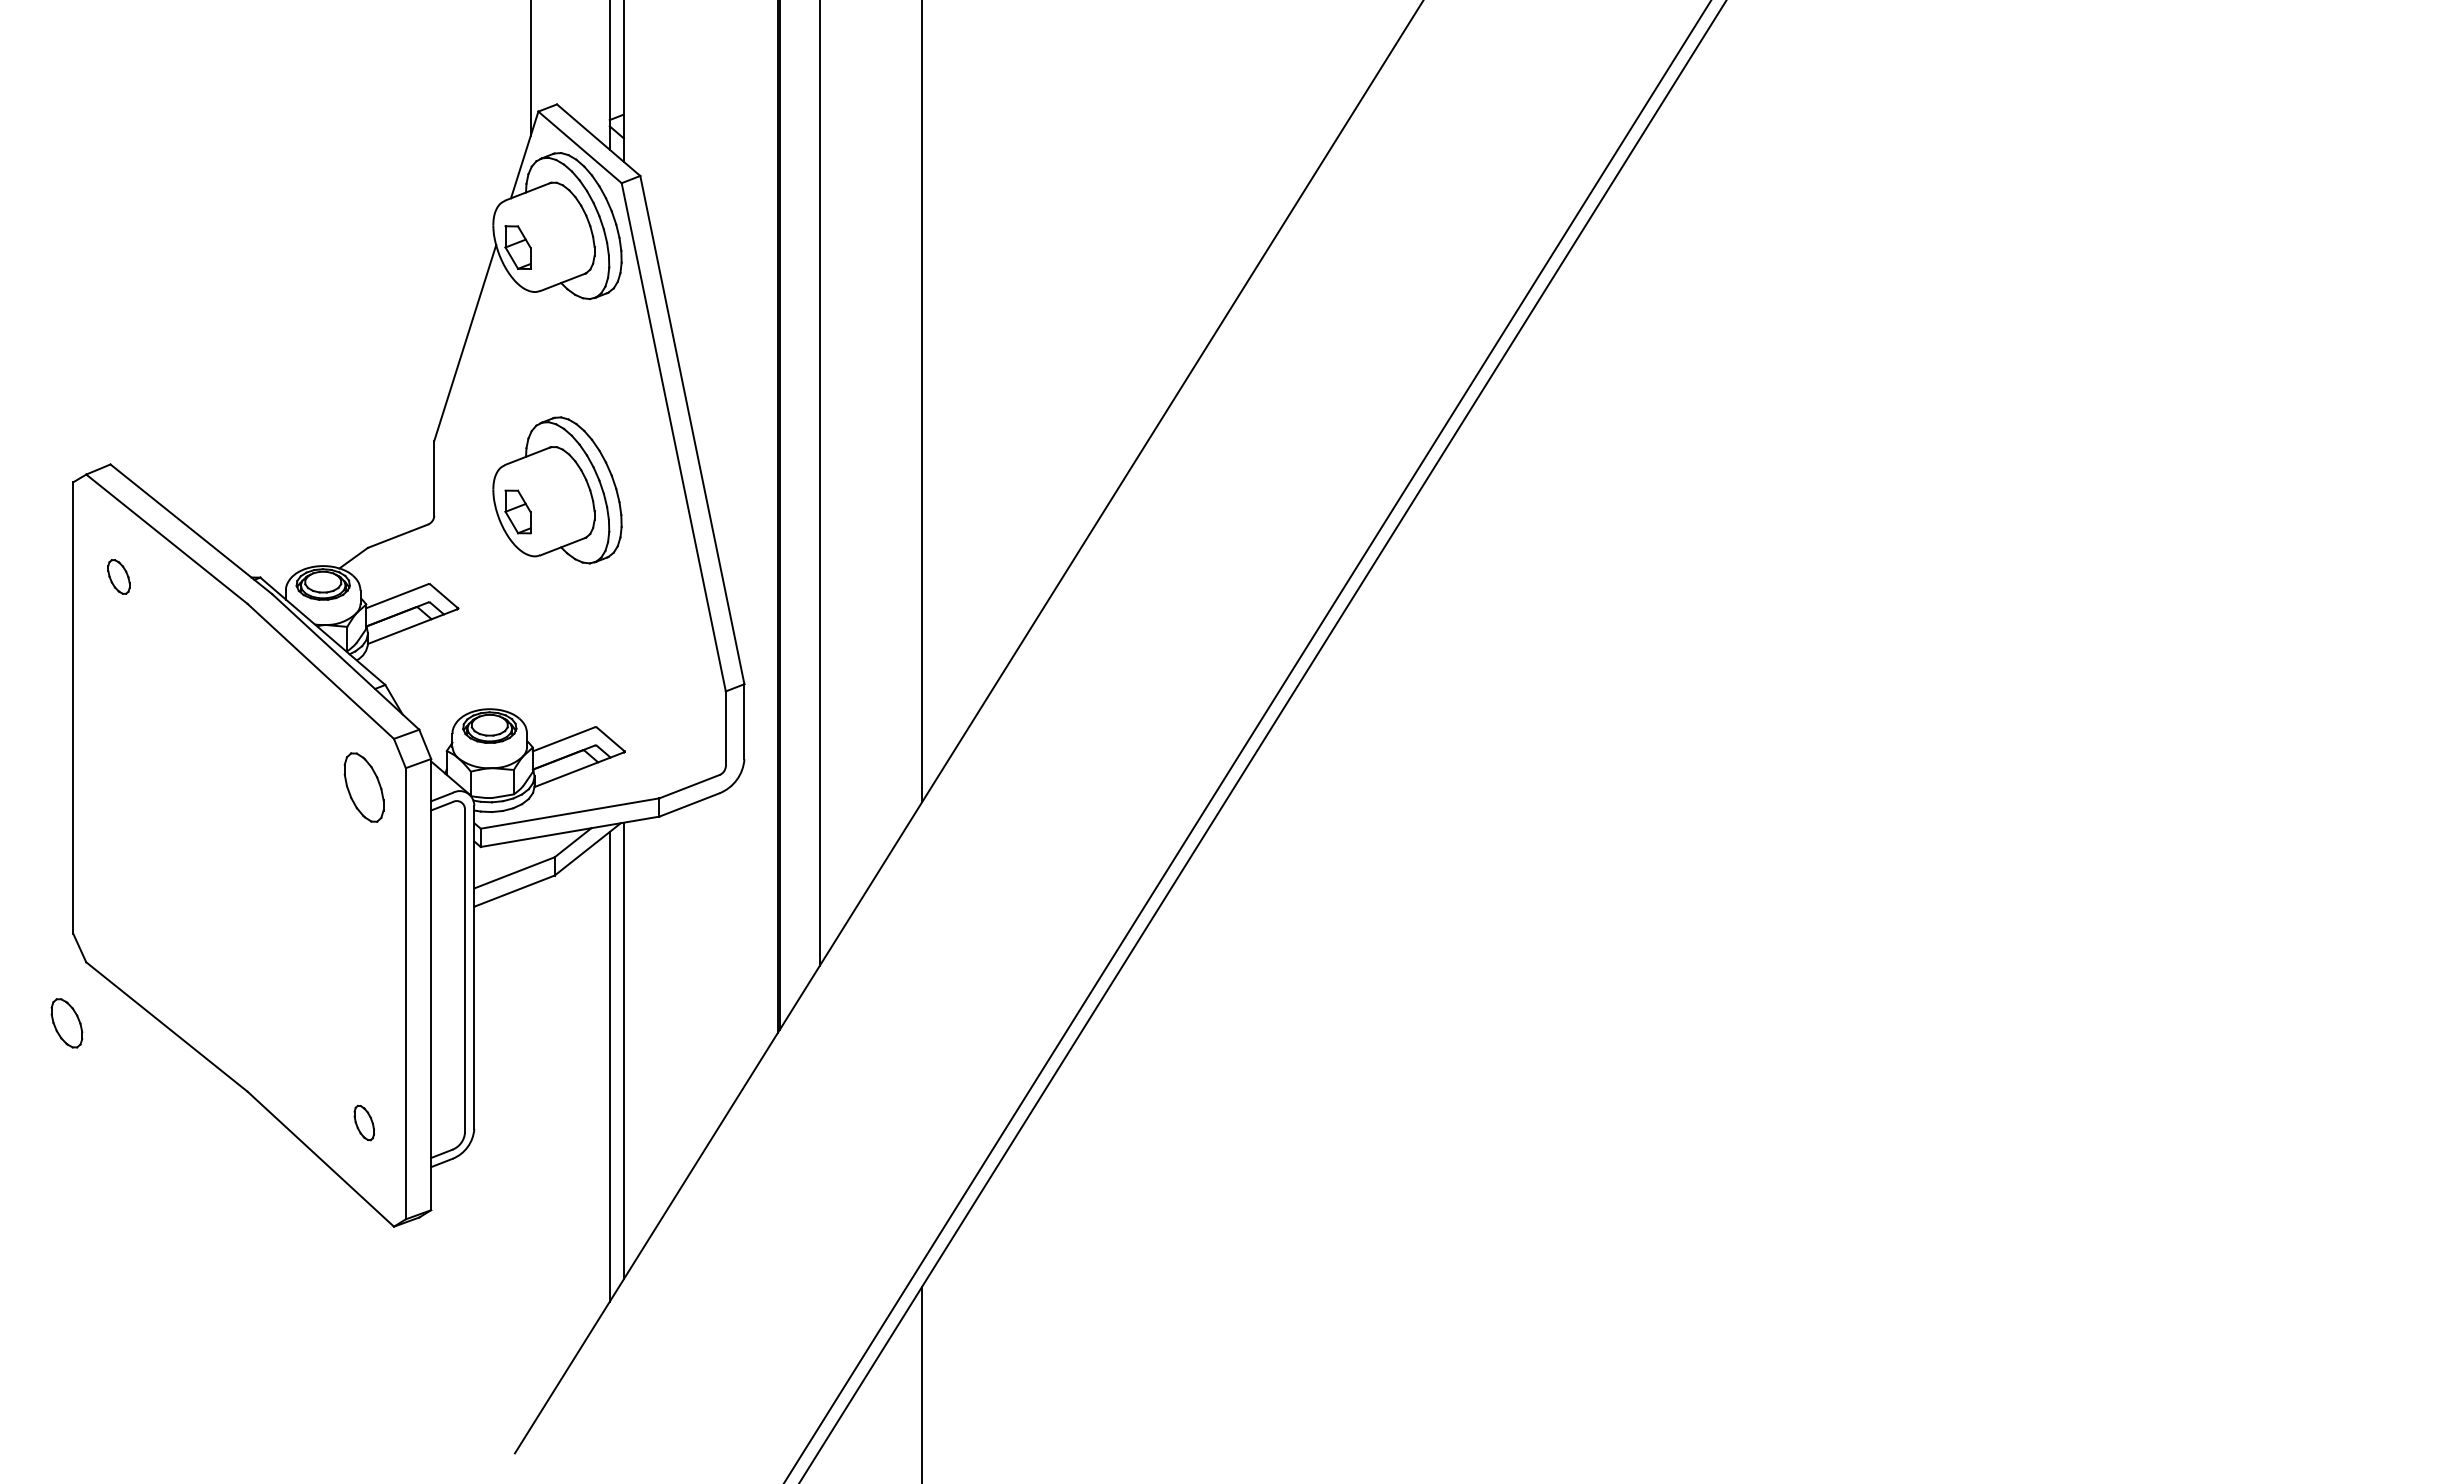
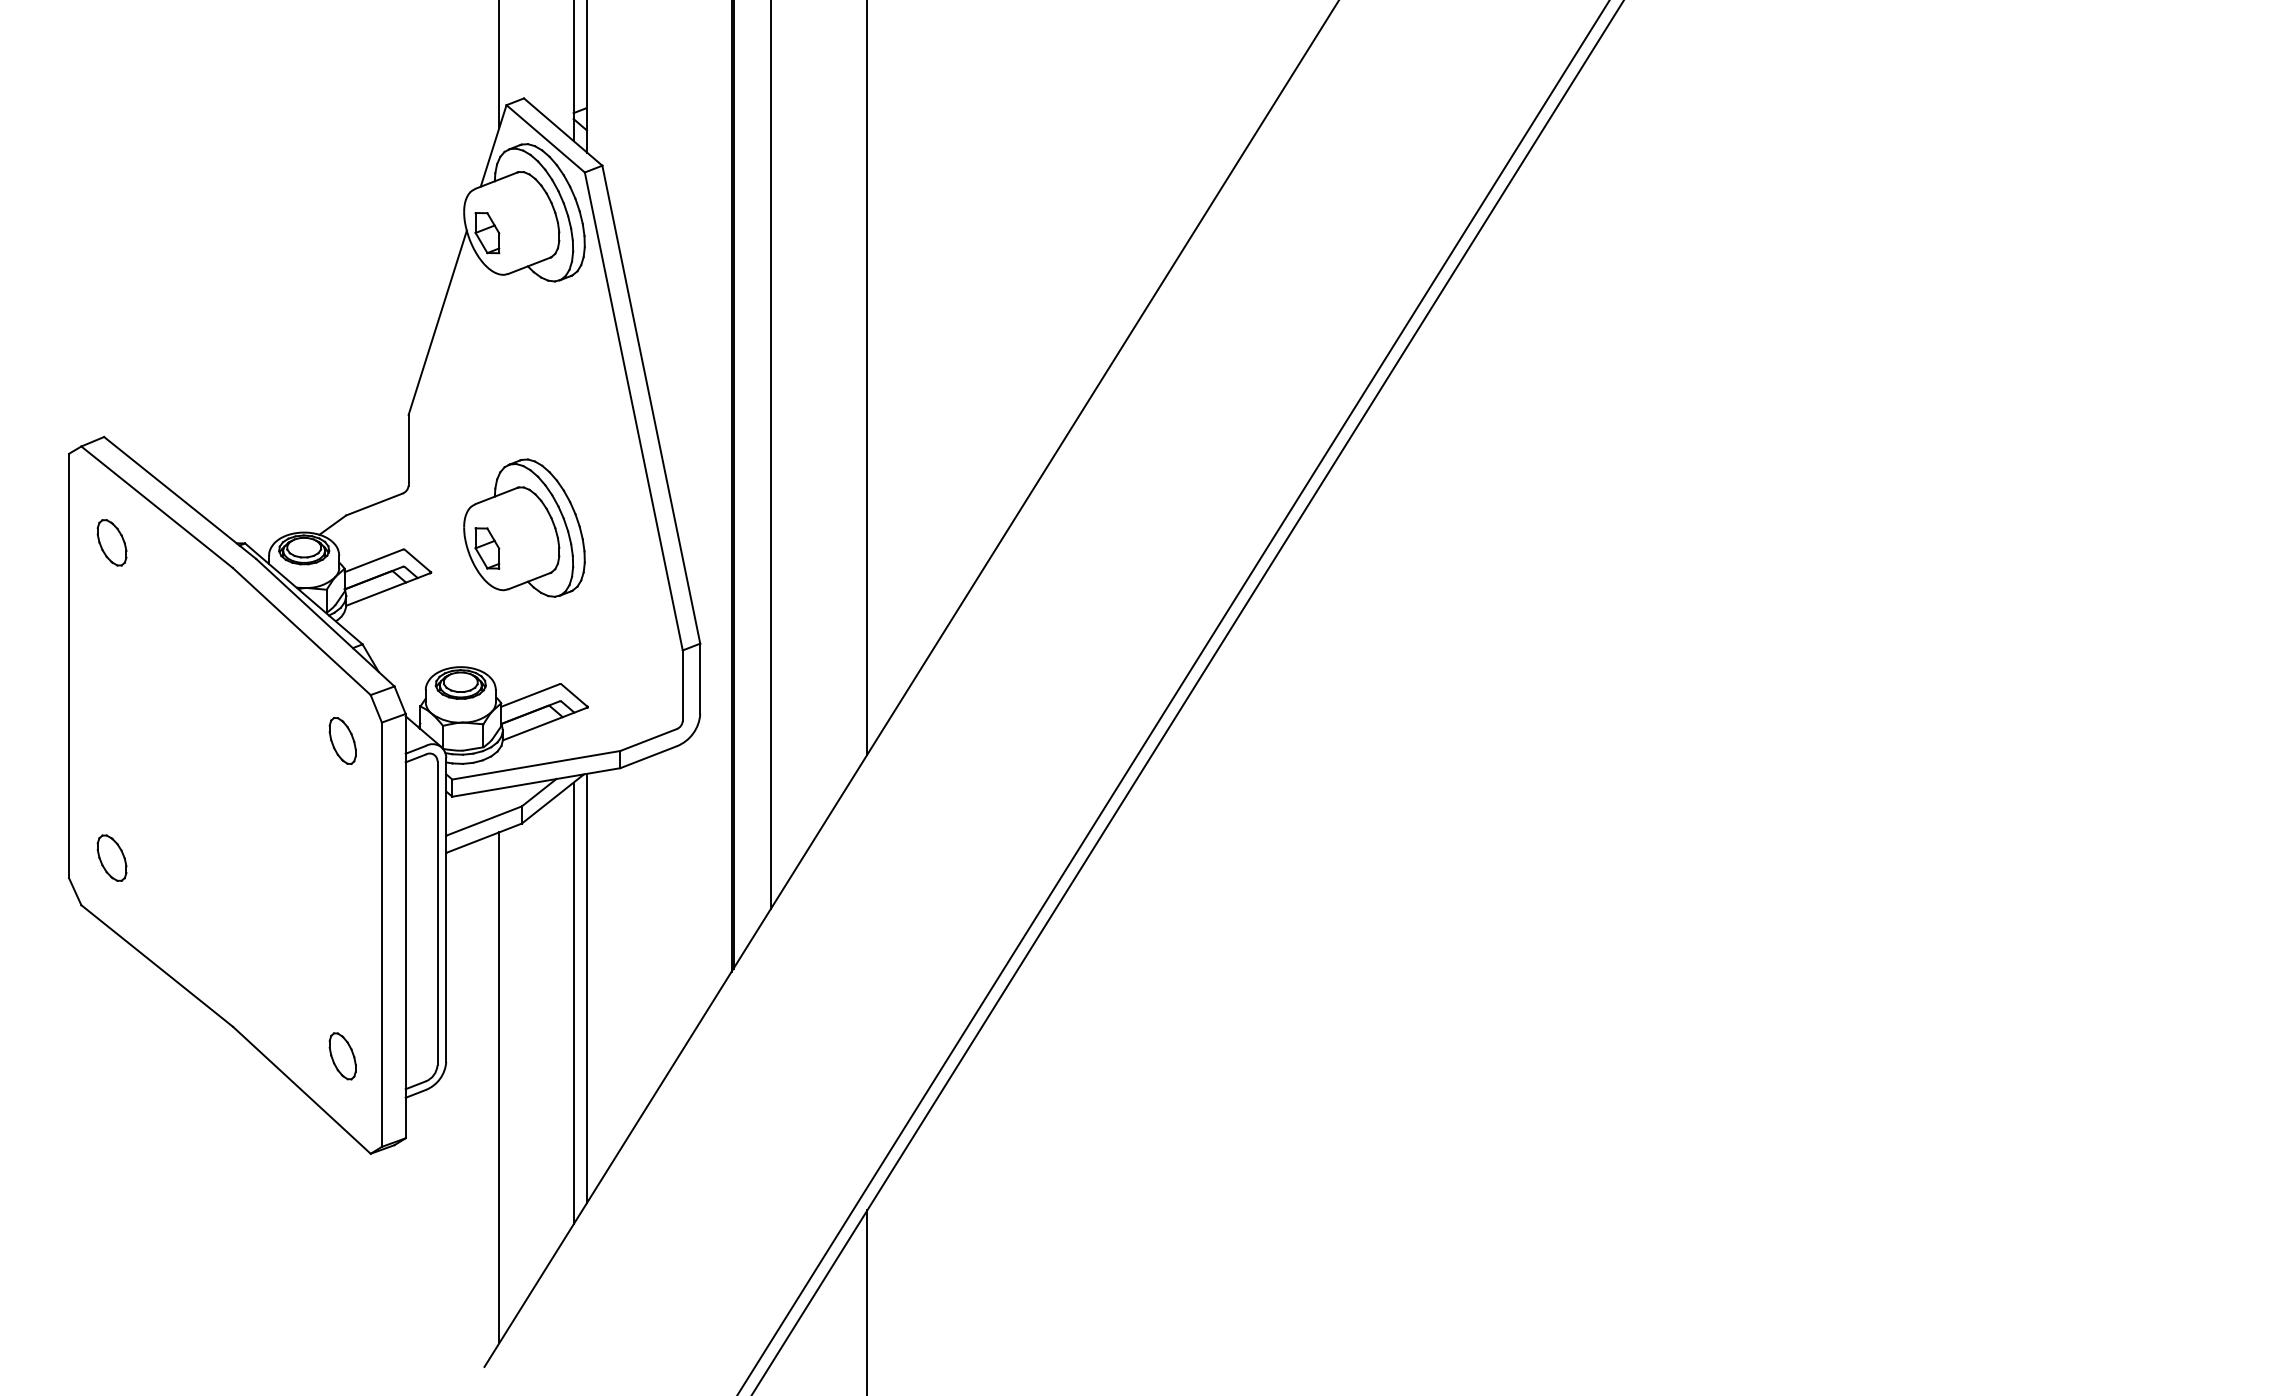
part: (557, 490) -> (524, 528), moved
part: (118, 576) -> (111, 542), size x1.43
part: (364, 787) -> (342, 740), size x0.71
part: (66, 1023) -> (111, 858), moved
part: (364, 1122) -> (342, 1055), size x1.43
line: (530, 1156) -> (499, 1087), added

